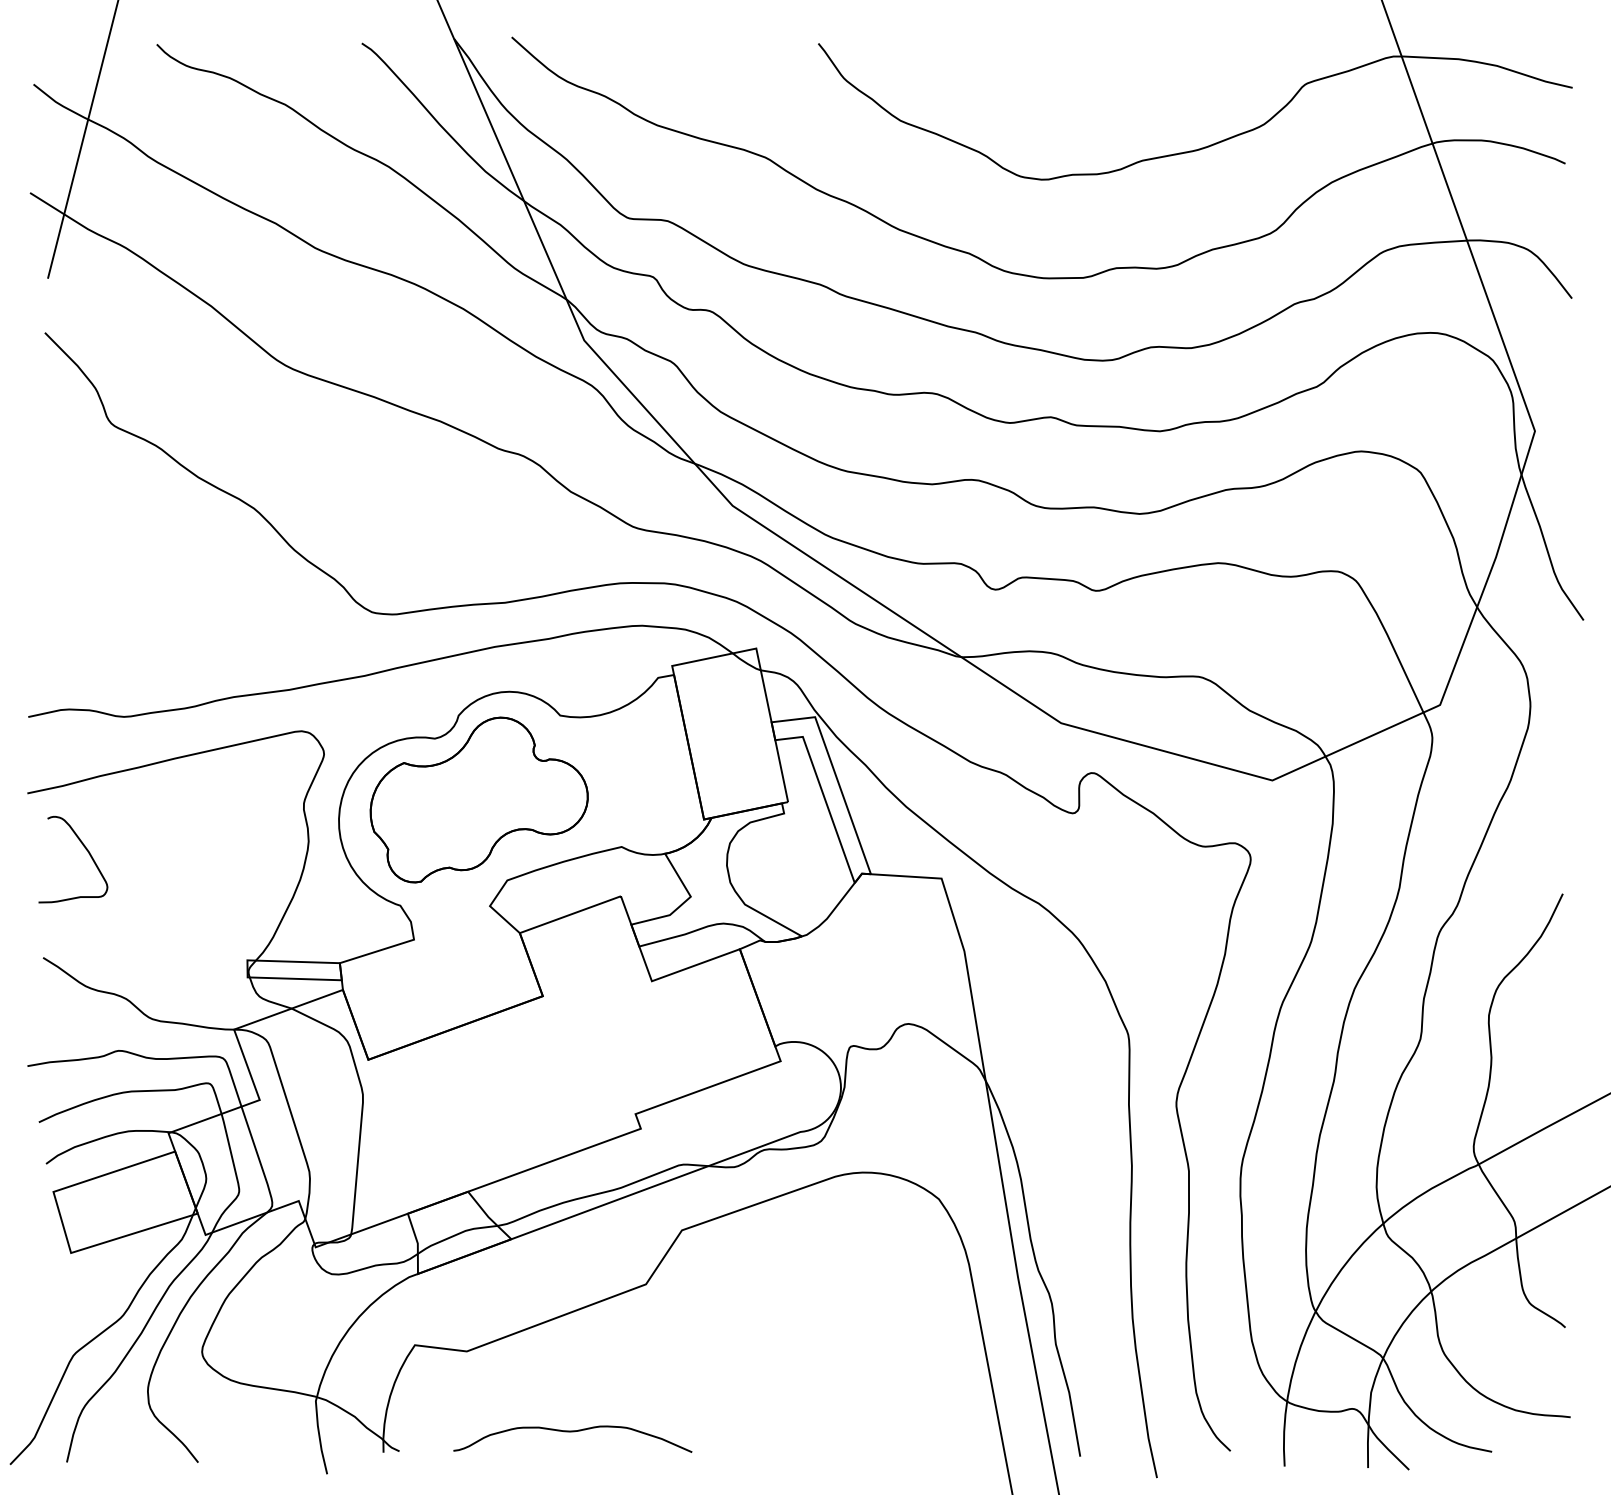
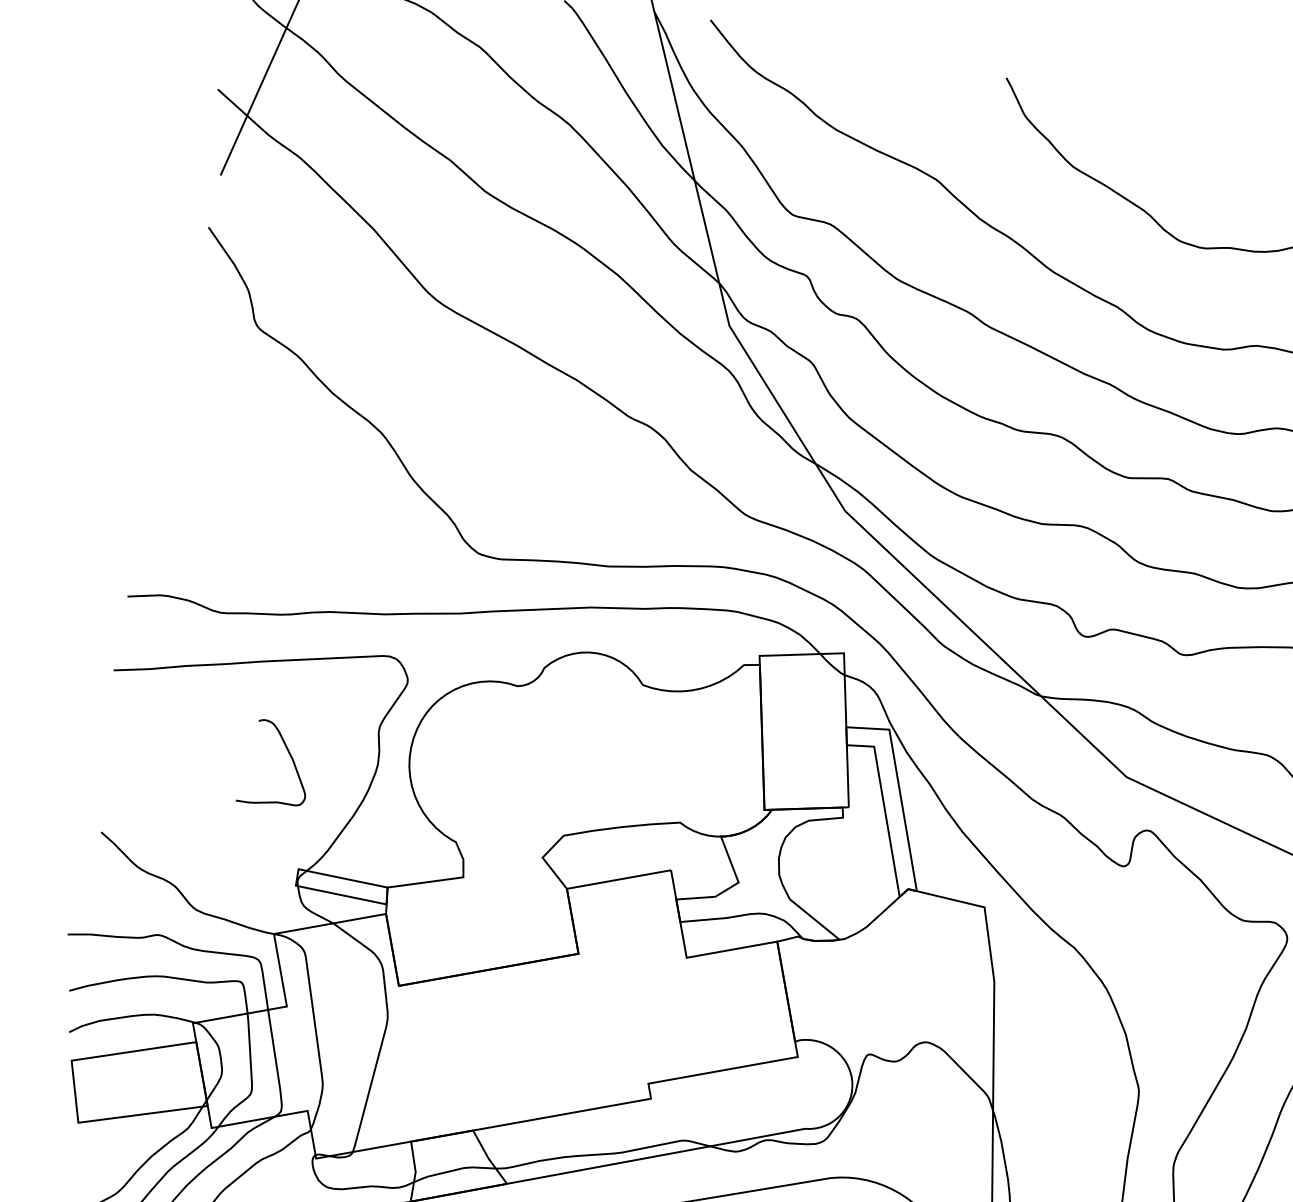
part: (478, 799) -> (549, 752), removed
curve: (85, 849) -> (290, 757), moved

